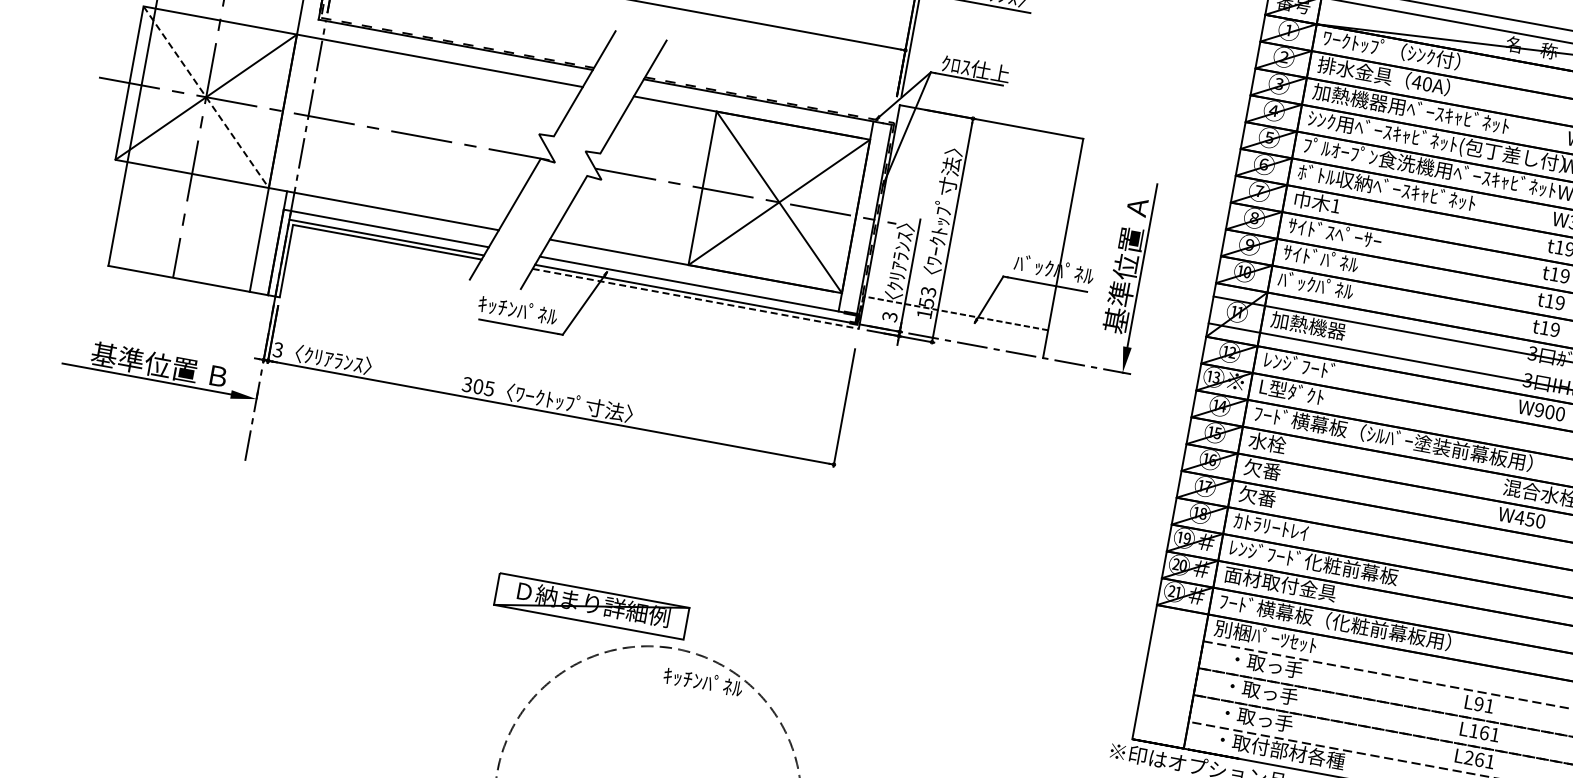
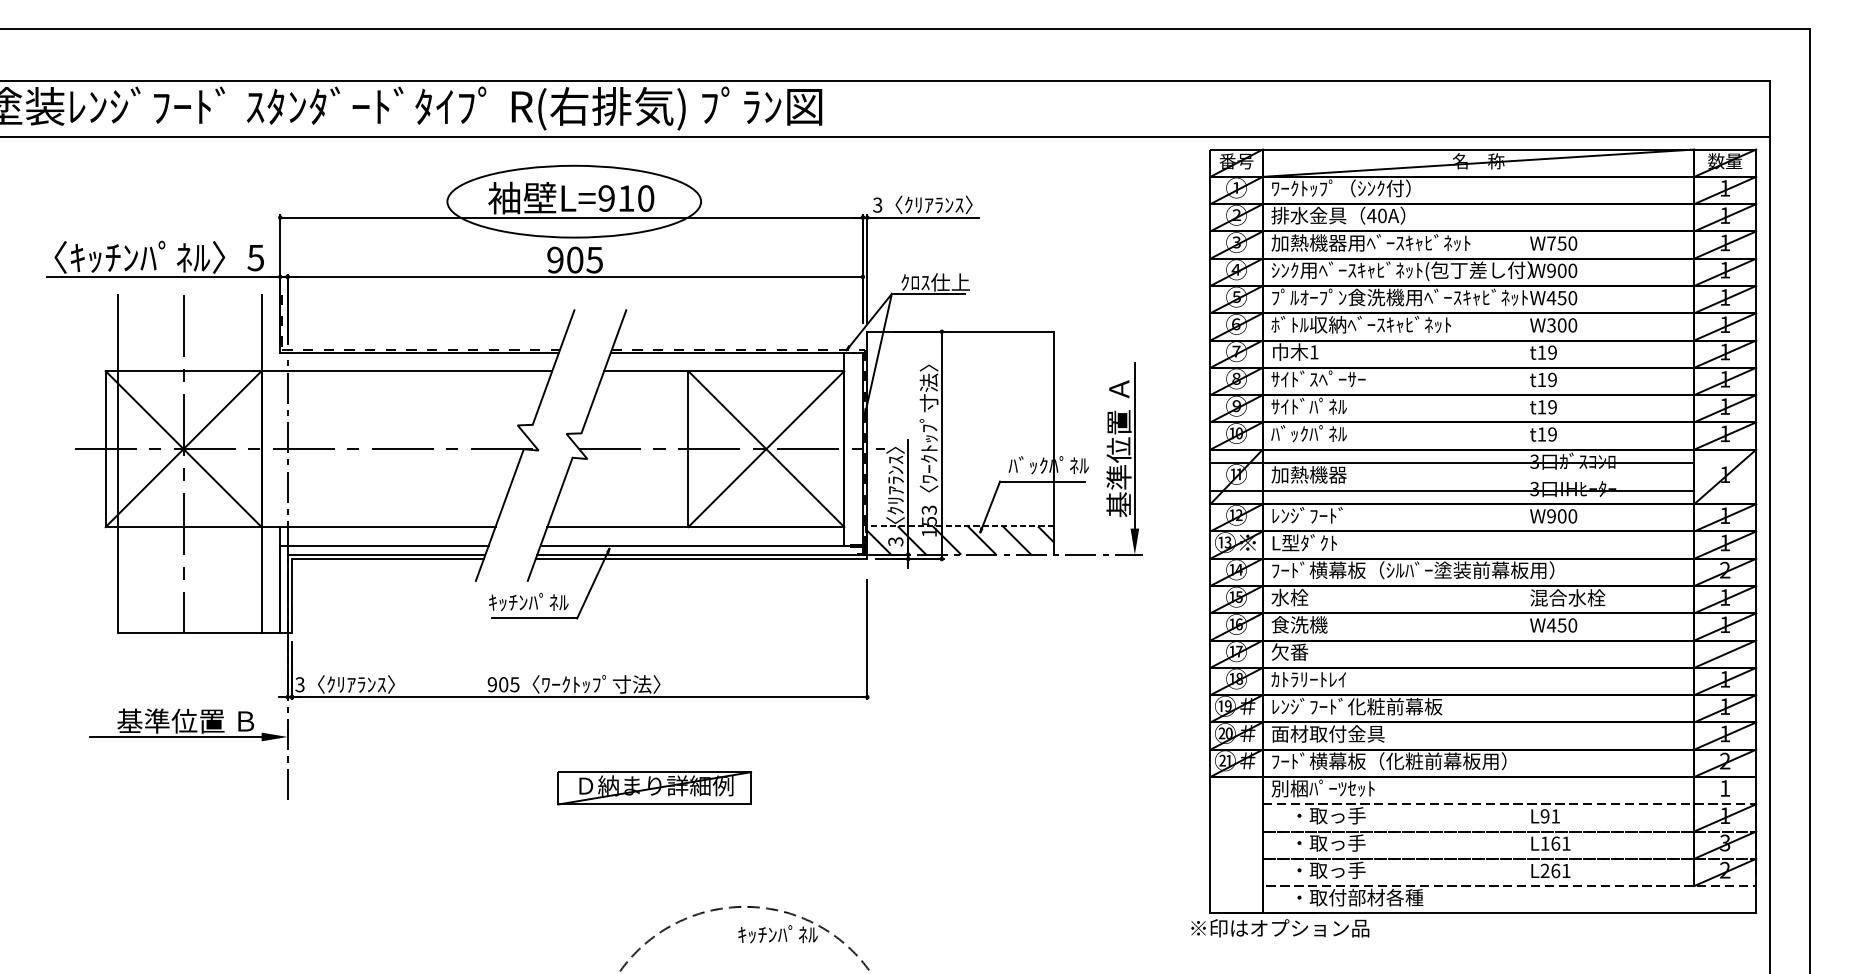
line: (206, 97) -> (184, 449), dashed -> solid
line: (695, 299) -> (701, 559), dashed -> solid
hatch: (953, 327) -> (960, 540), added
text: (466, 384) -> (491, 684), 305 -> 905
text: (1272, 471) -> (1299, 624), 欠番 -> 食洗機
part: (591, 606) -> (654, 788), moved

